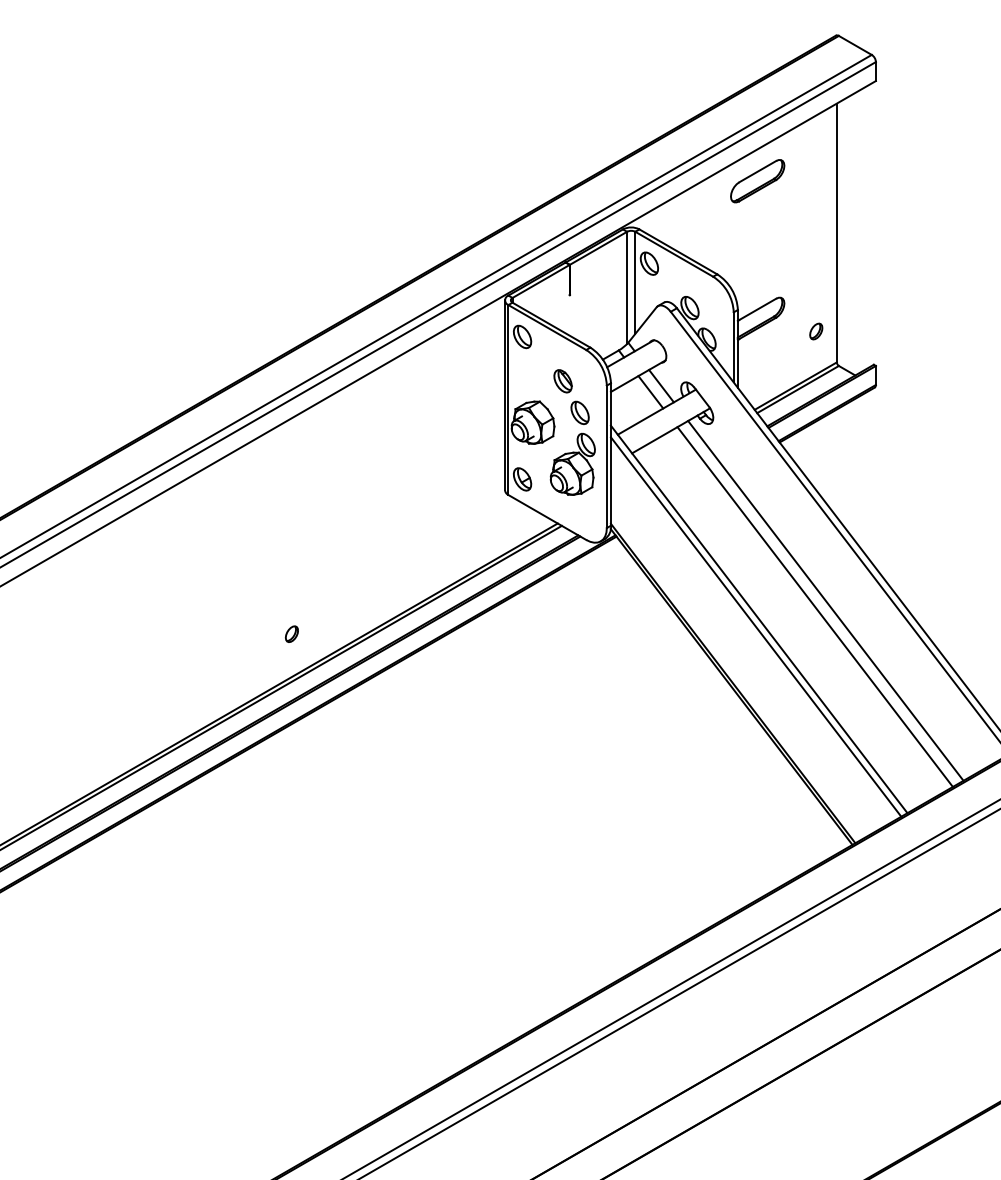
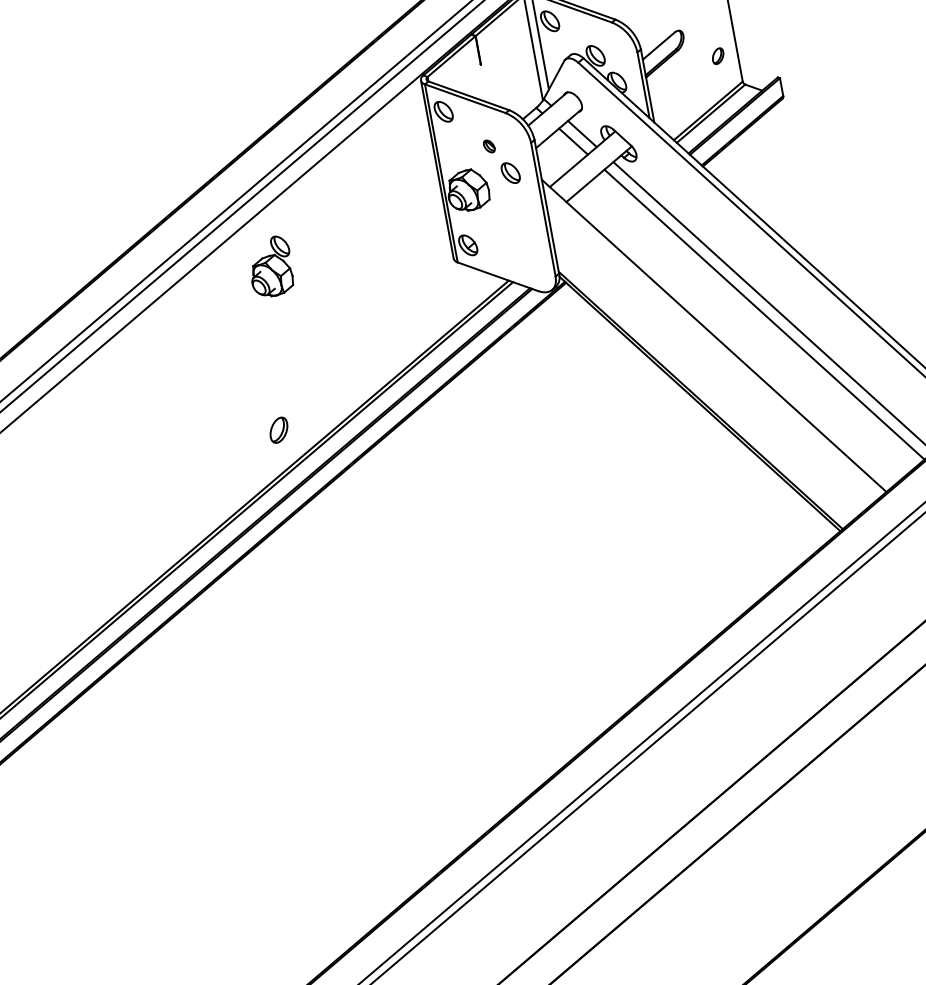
part: (562, 381) -> (488, 146), size x0.6
part: (572, 463) -> (270, 266), moved
line: (755, 626) -> (711, 343), removed
part: (291, 633) -> (278, 429), size x1.6

